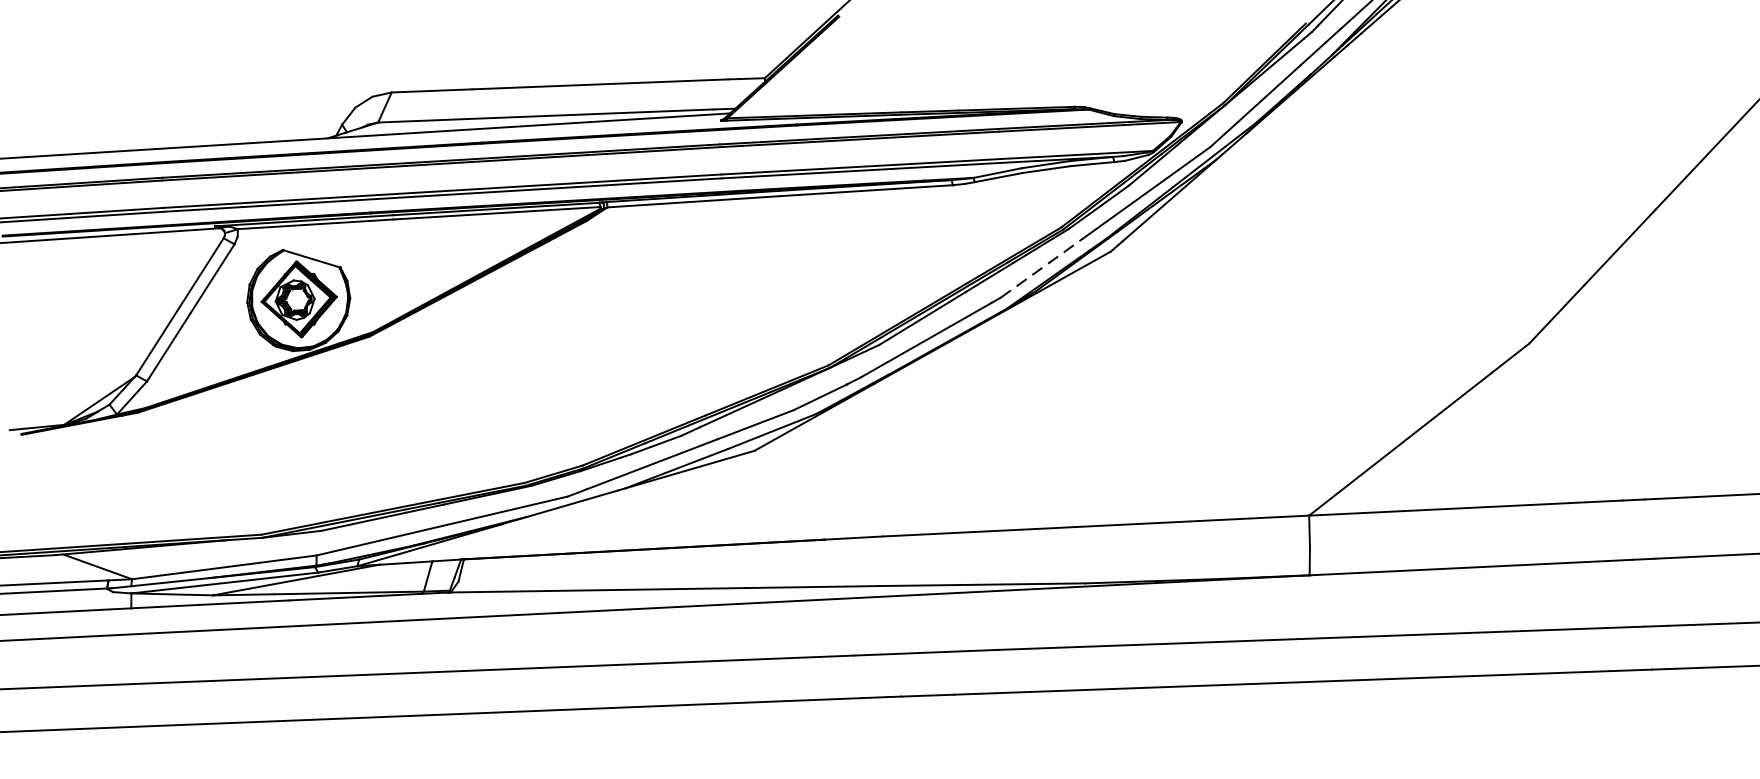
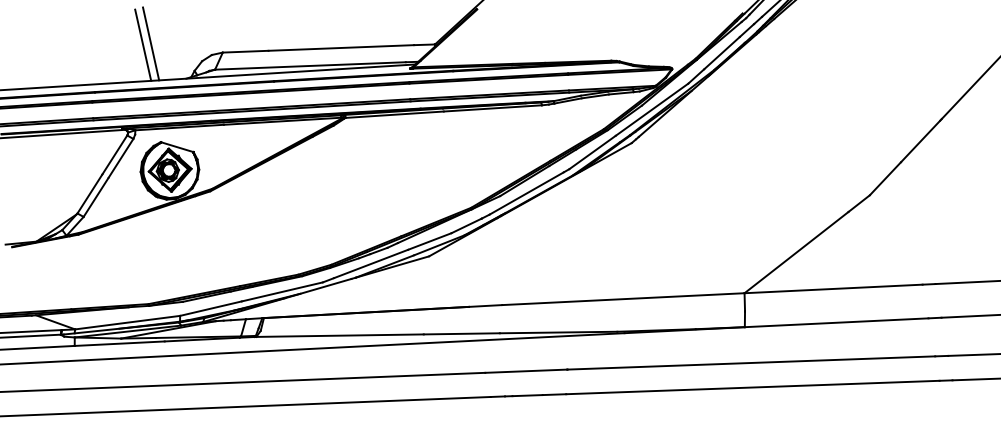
line: (266, 76) -> (151, 43), added
line: (252, 78) -> (143, 44), added
line: (1041, 268) -> (592, 152), dashed -> solid

